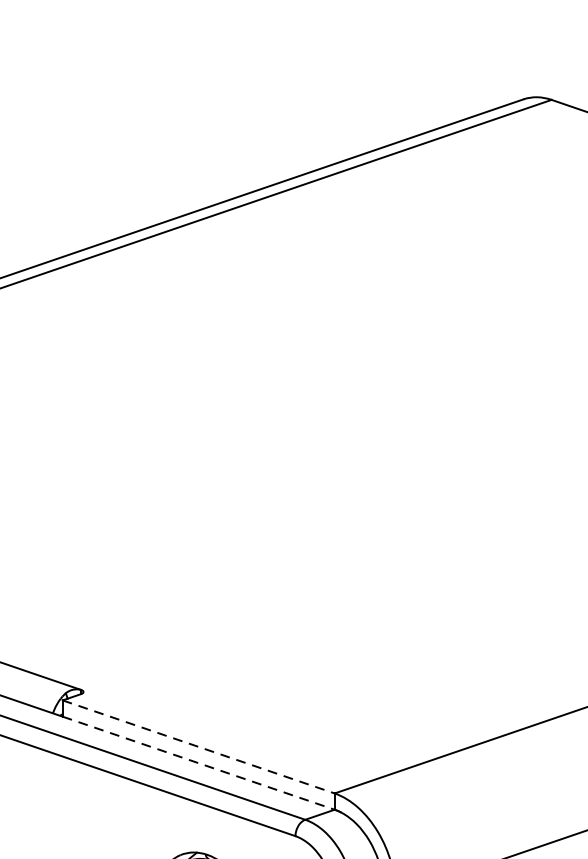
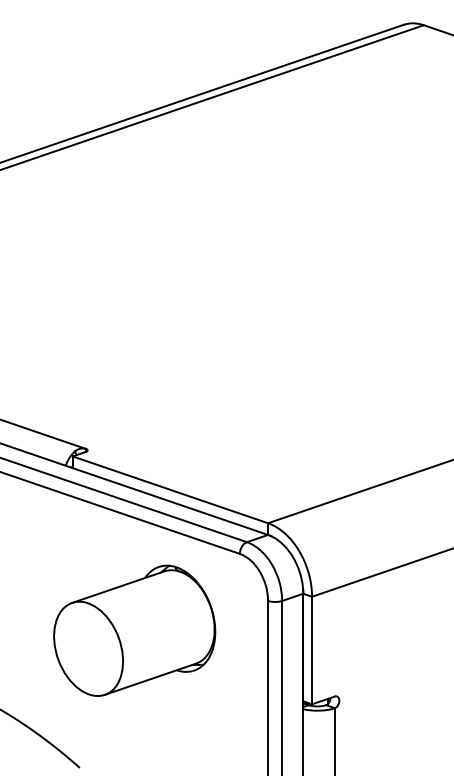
line: (198, 747) -> (170, 490), dashed -> solid
line: (198, 763) -> (170, 501), dashed -> solid

